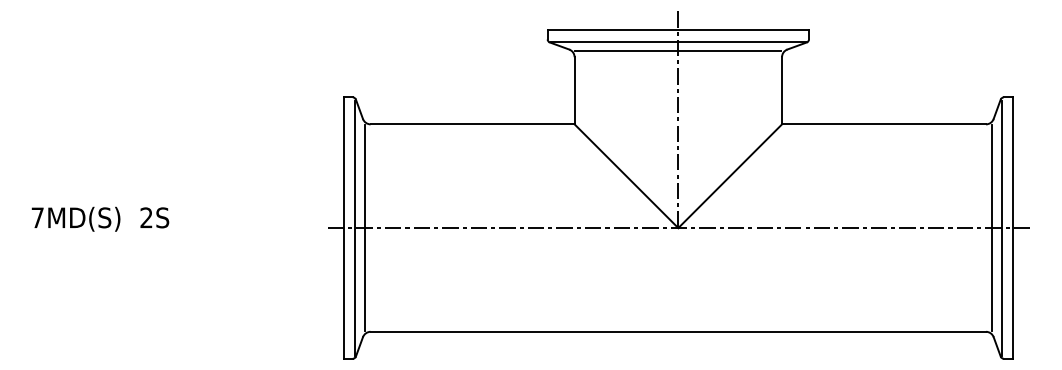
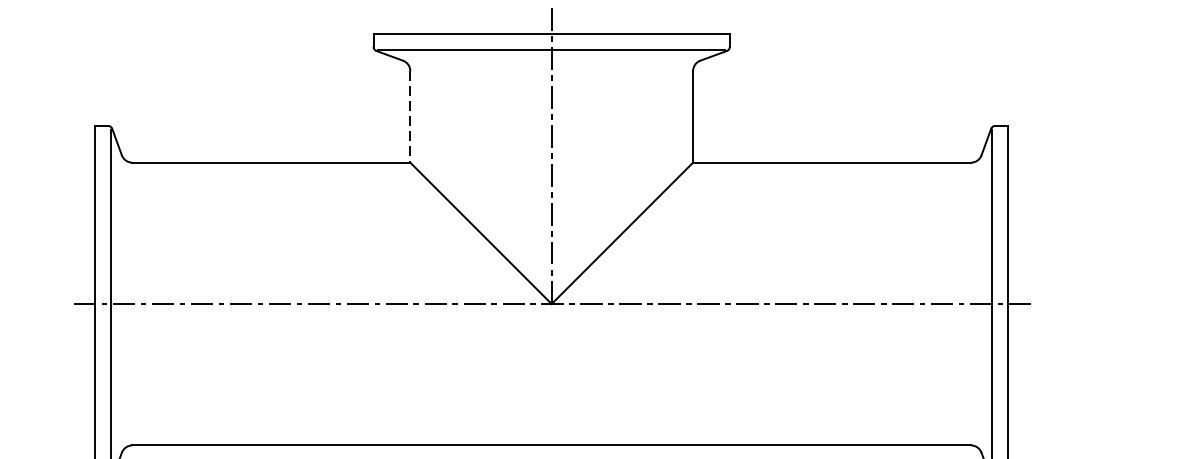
line: (678, 51) -> (551, 63), removed
line: (574, 90) -> (410, 116), solid -> dashed
line: (364, 227) -> (123, 303), removed
line: (991, 227) -> (978, 303), removed

